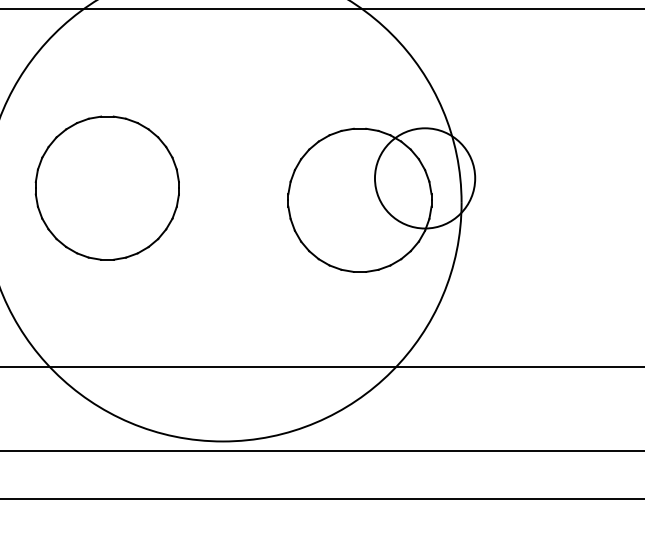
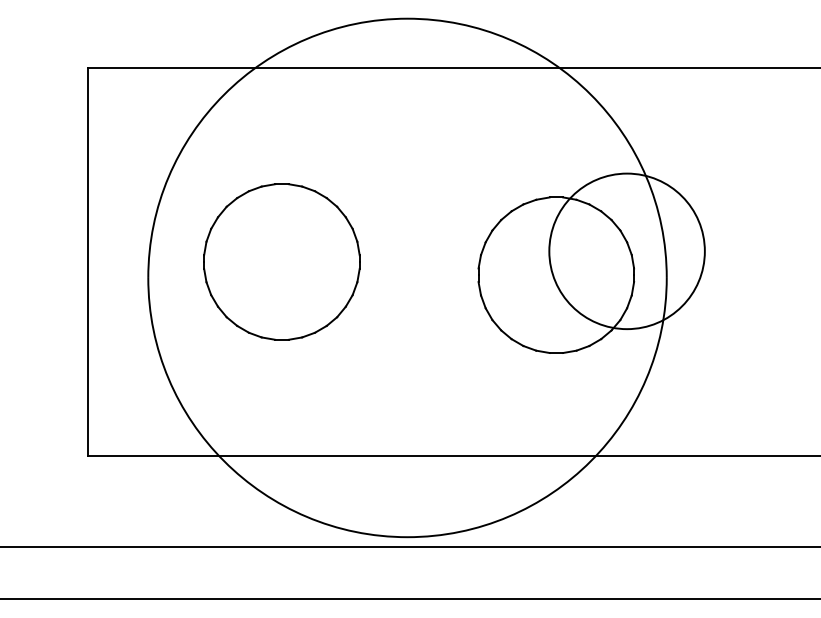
circle: (424, 178) -> (626, 251), size x1.43

